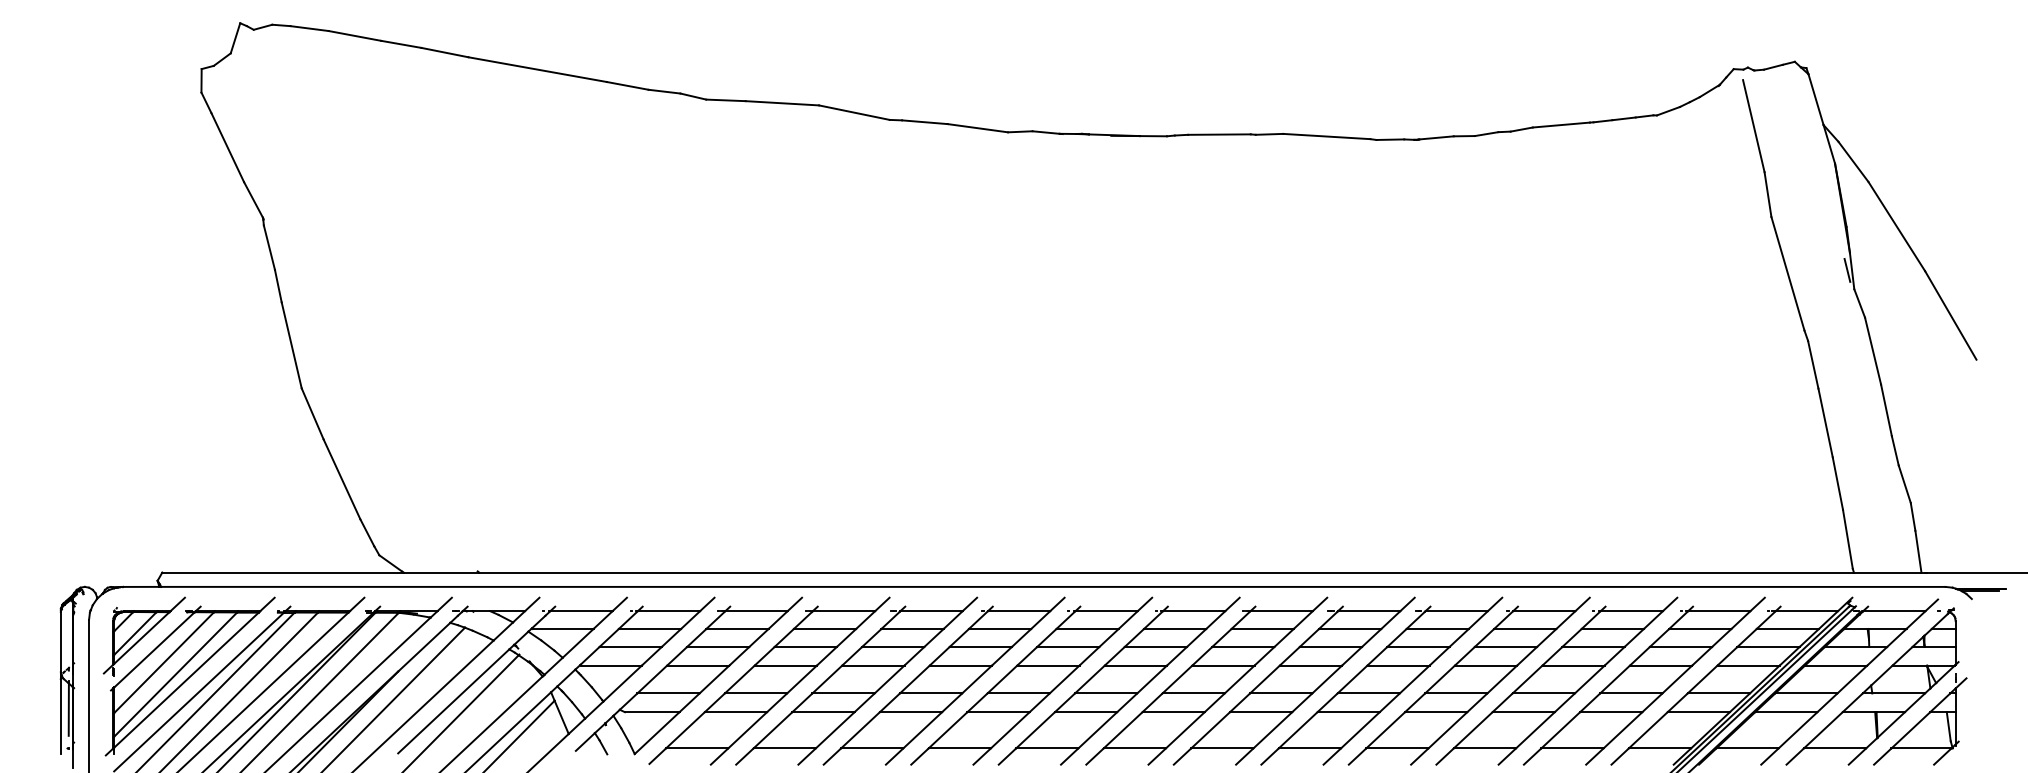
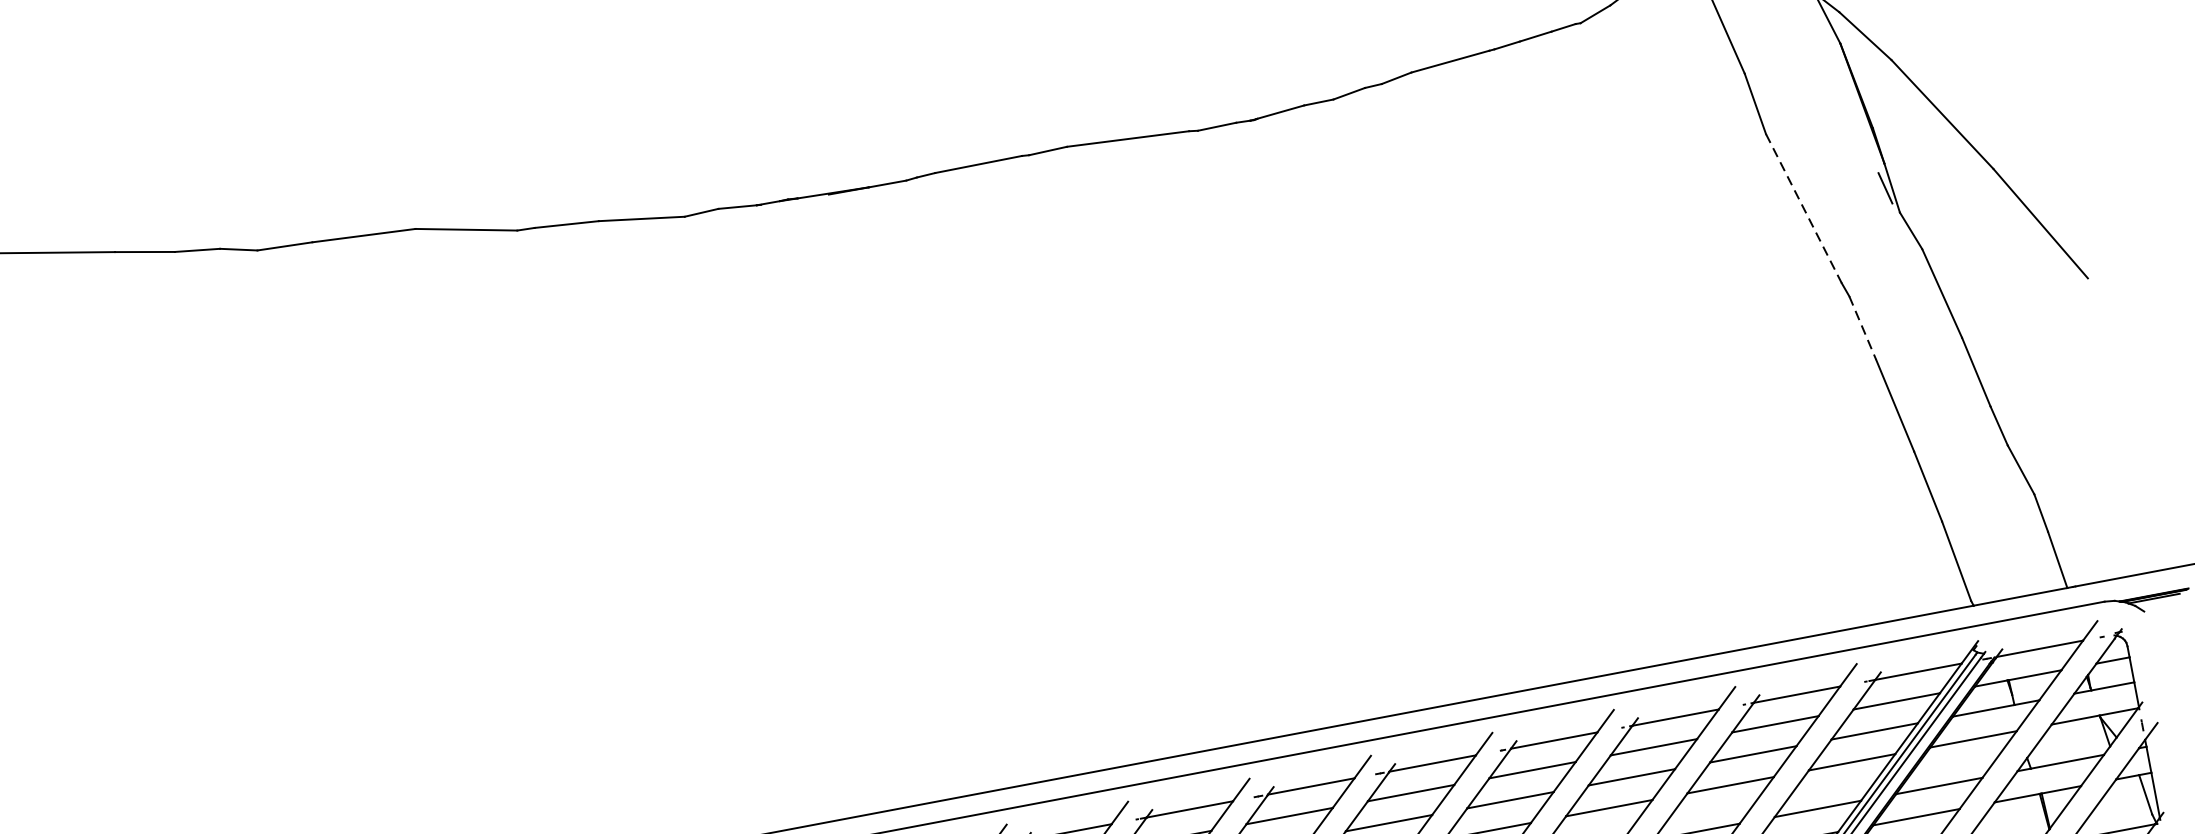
line: (1788, 274) -> (1804, 209), solid -> dashed
line: (1813, 365) -> (1863, 329), solid -> dashed

